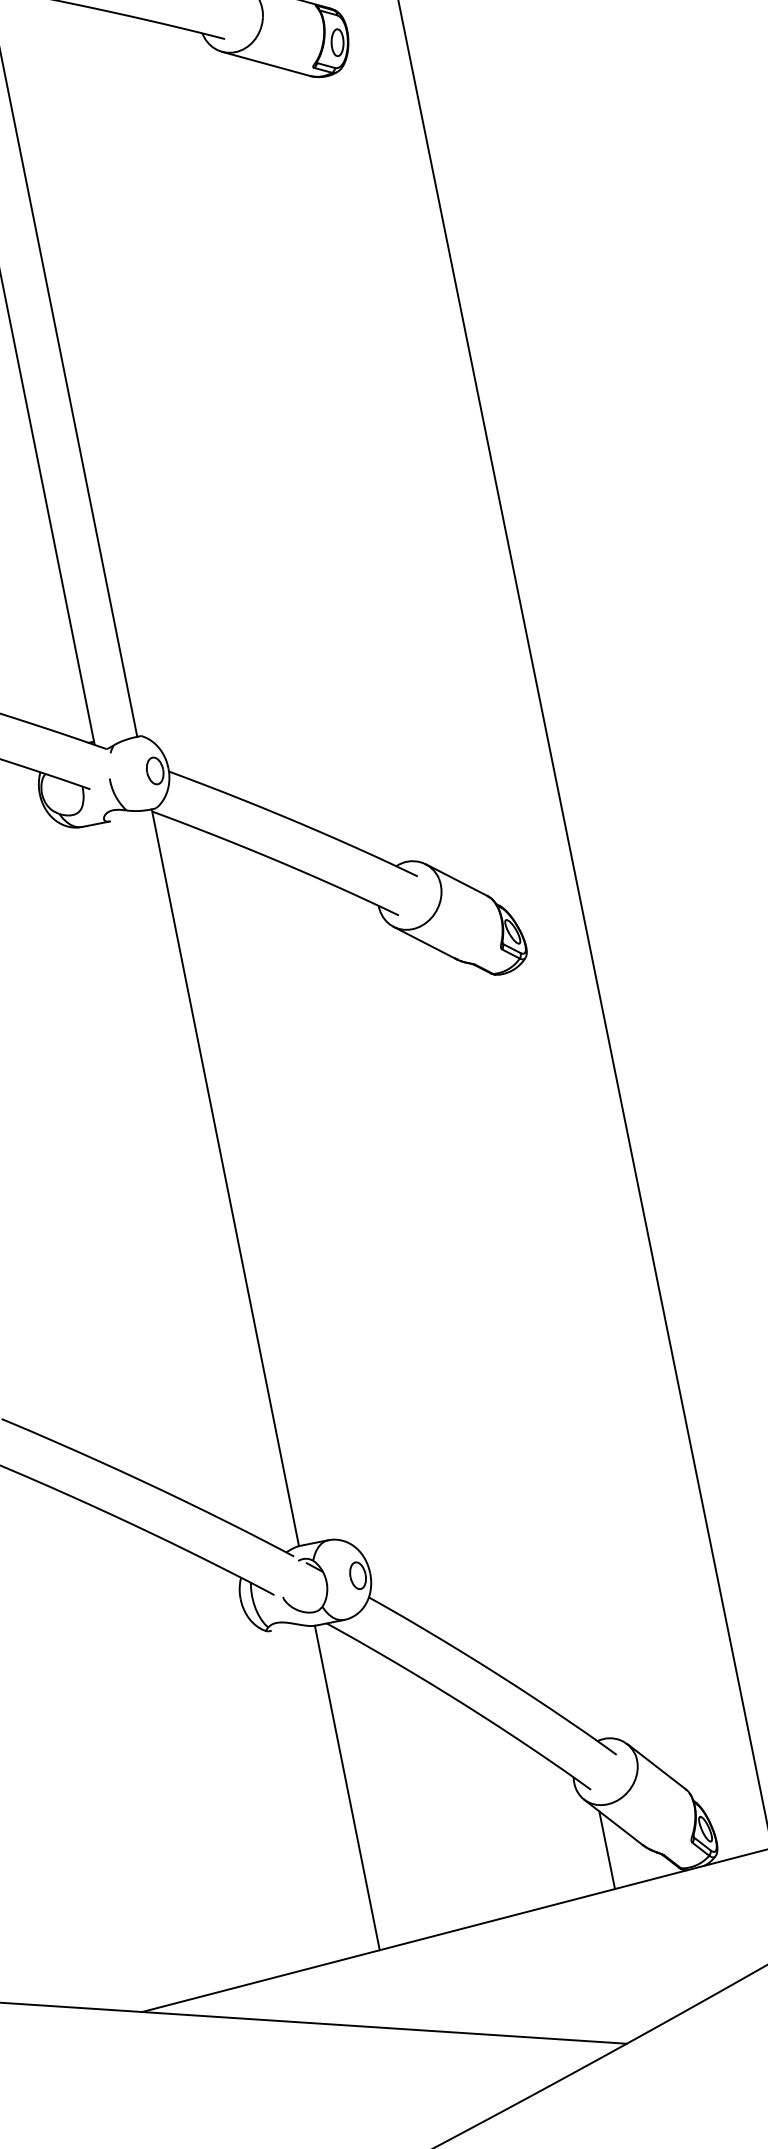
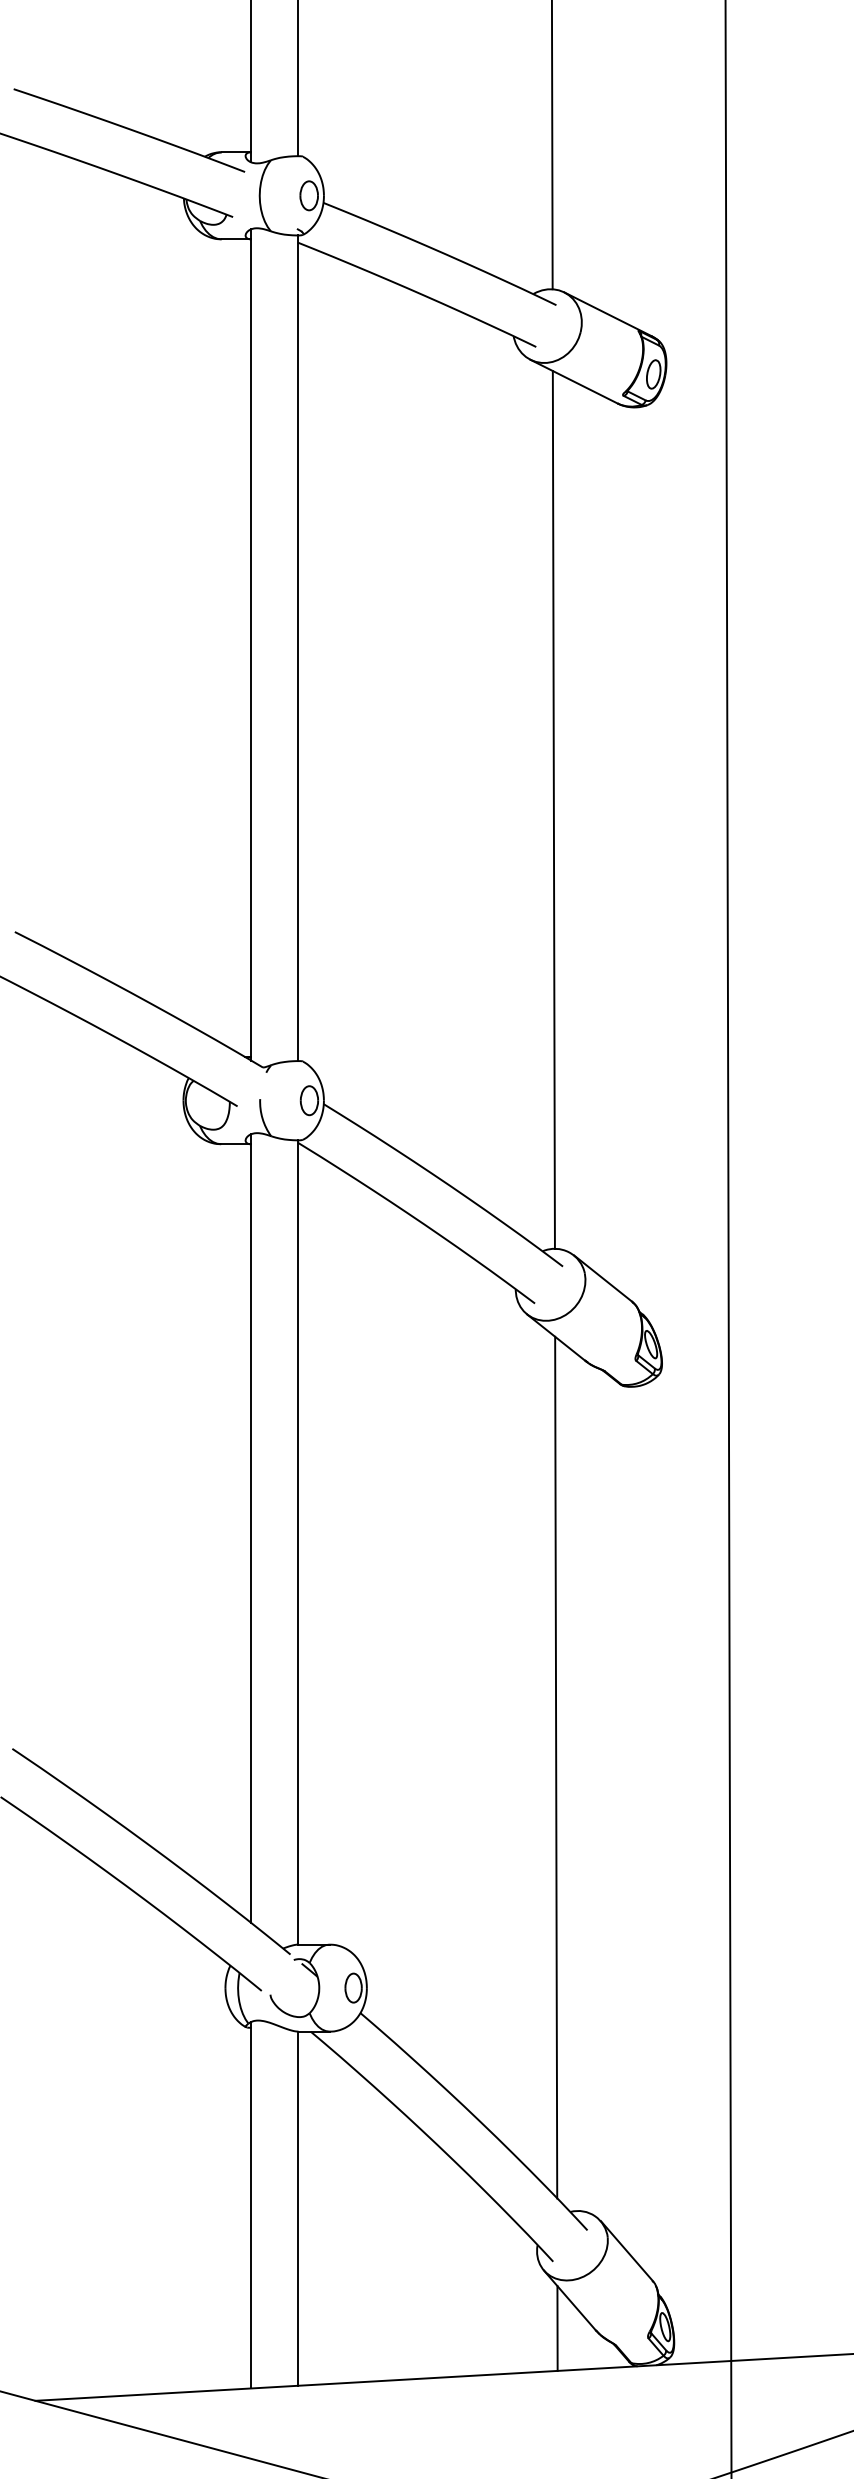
line: (325, 459) -> (553, 809), added
line: (180, 1173) -> (251, 1528), added
line: (503, 1336) -> (556, 1767), added
line: (304, 1793) -> (251, 2205), added

